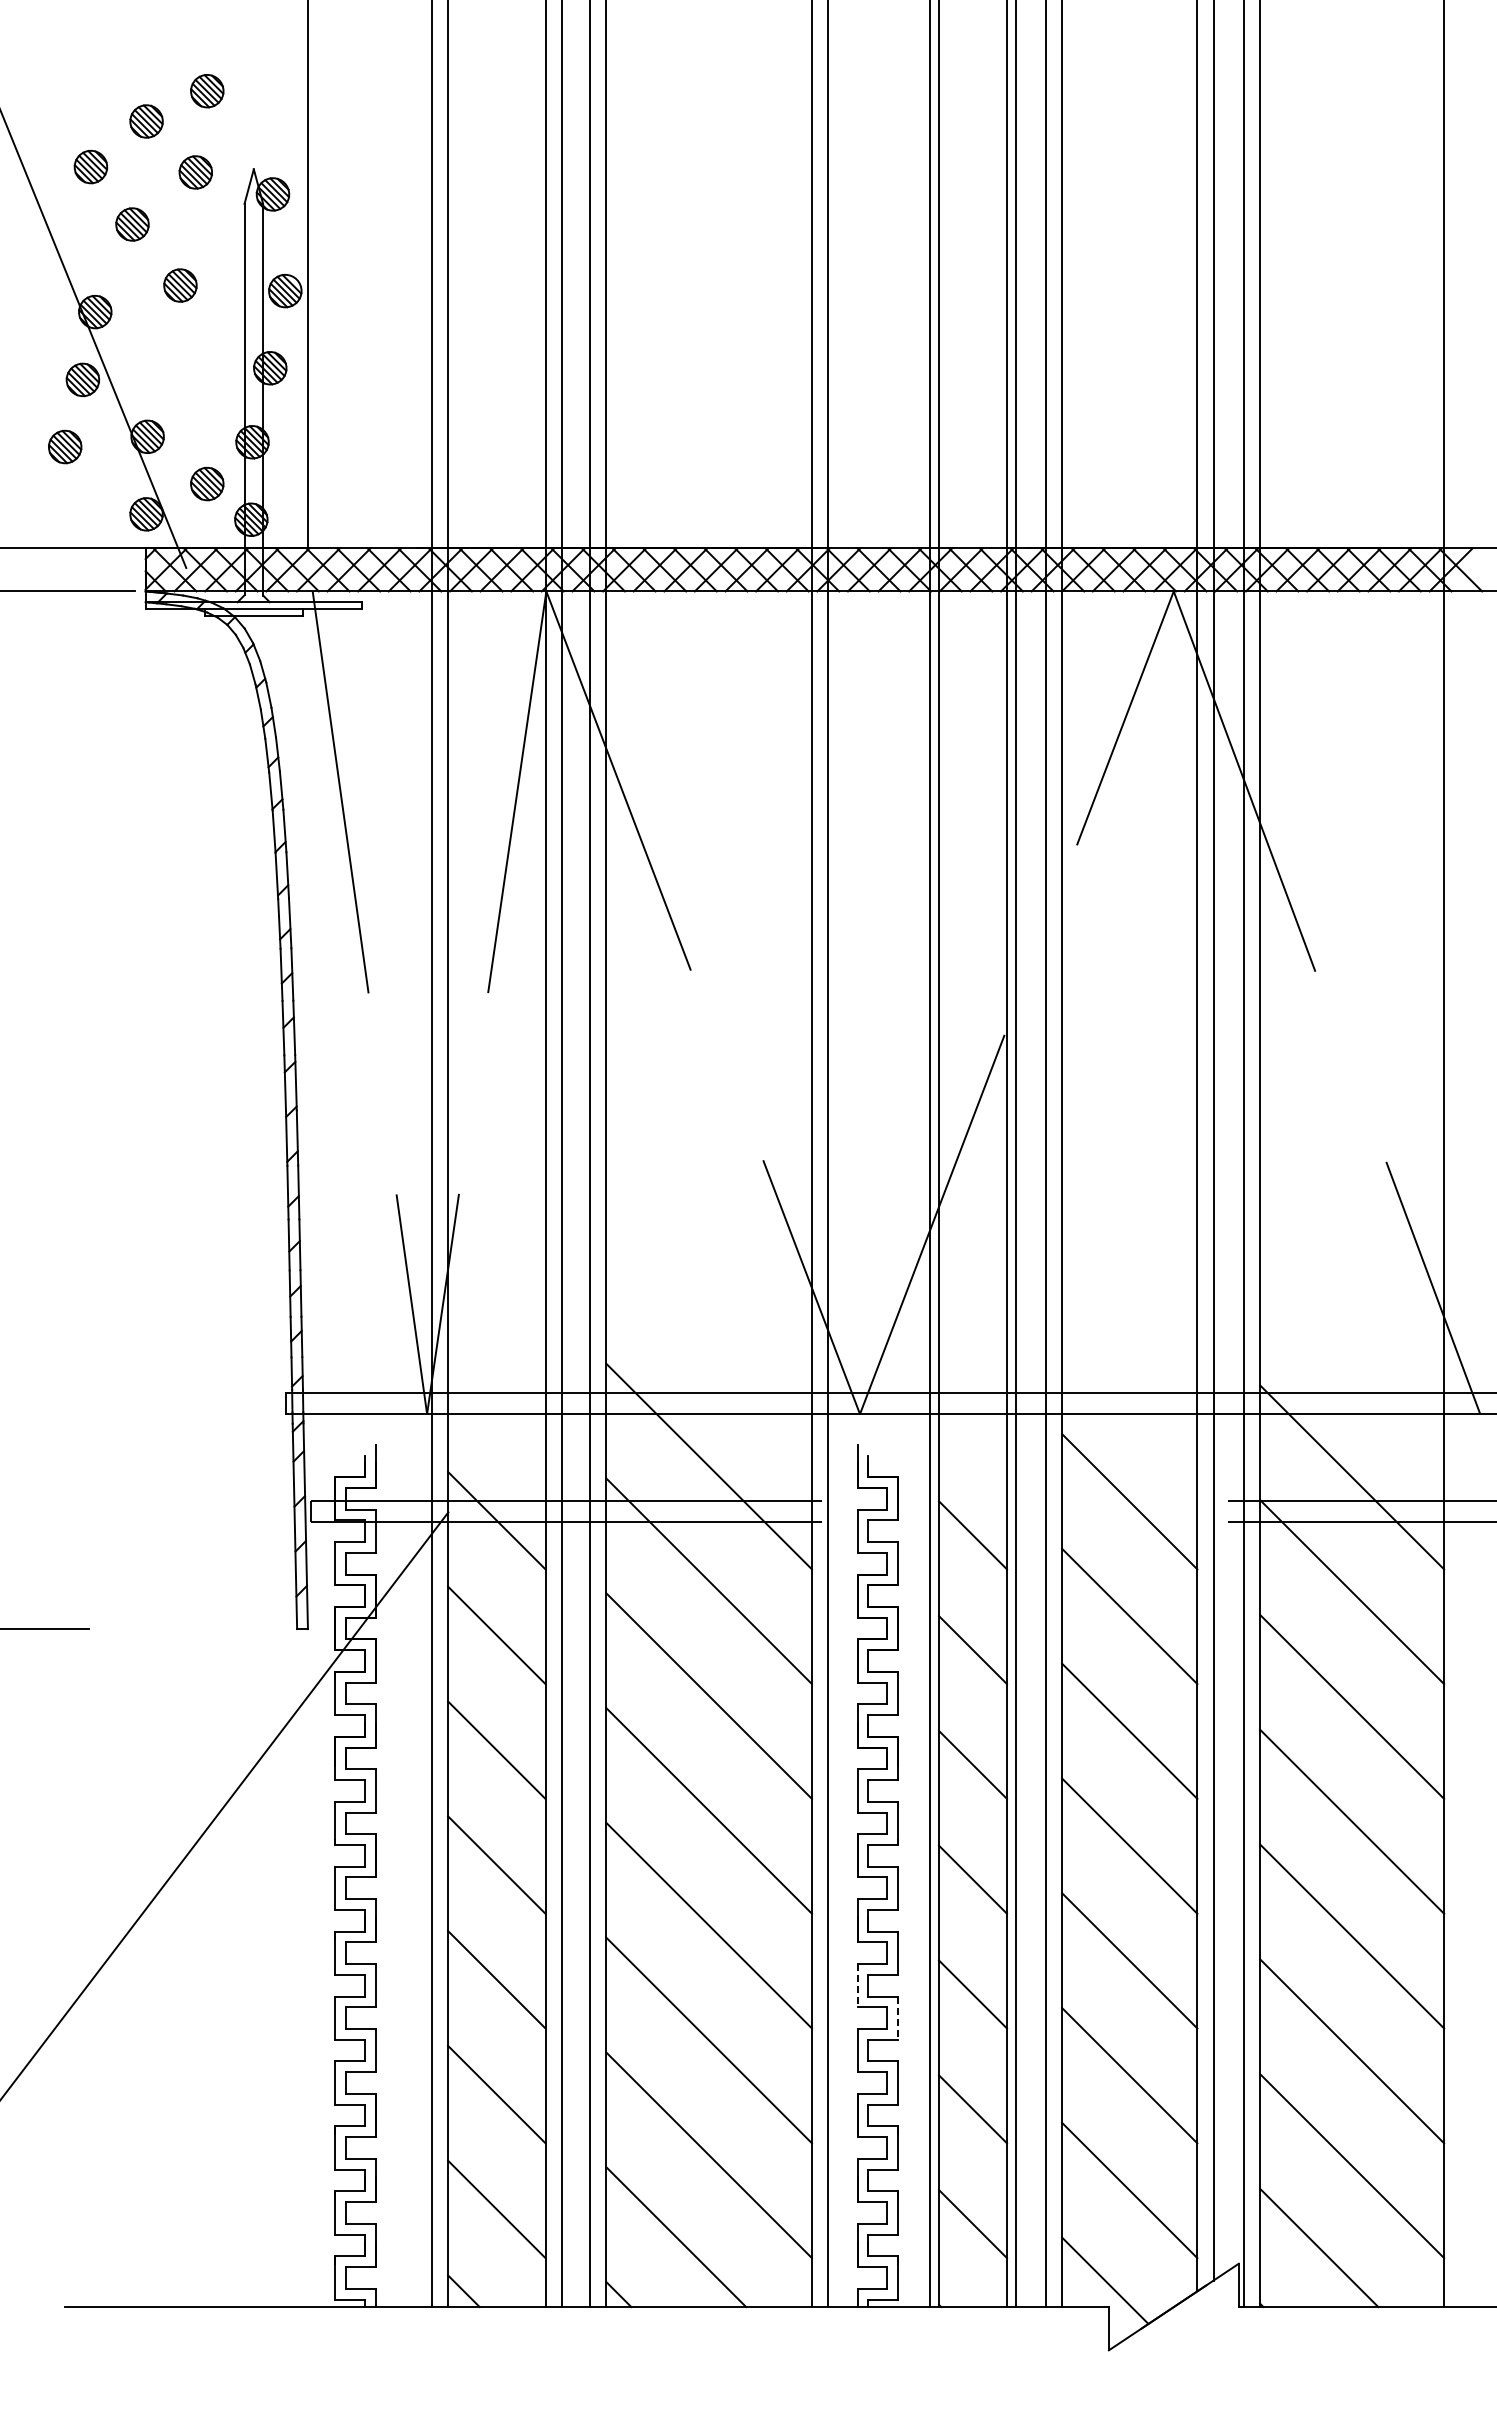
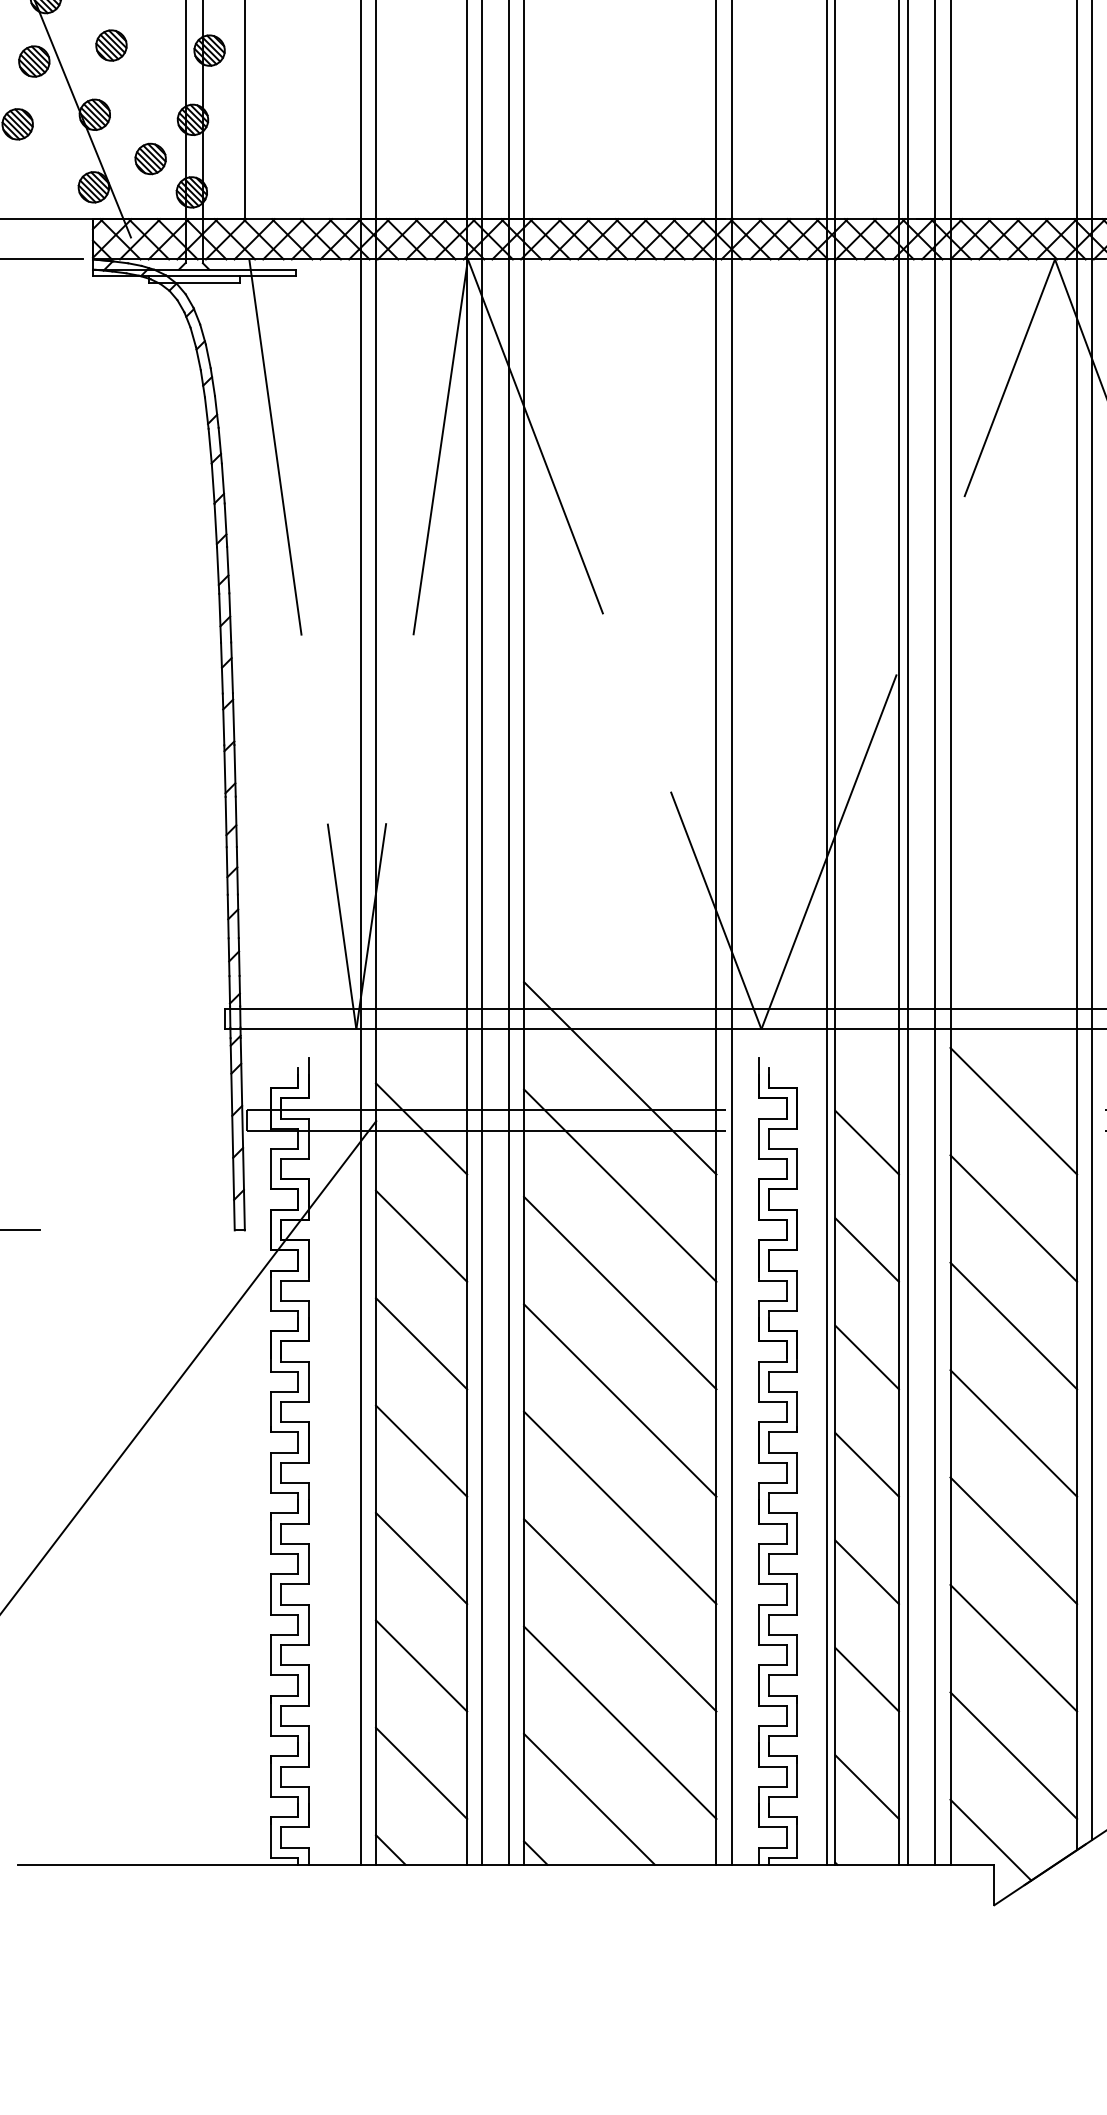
part: (165, 362) -> (111, 45), added
line: (857, 1985) -> (759, 1563), dashed -> solid
line: (898, 2018) -> (797, 1594), dashed -> solid

